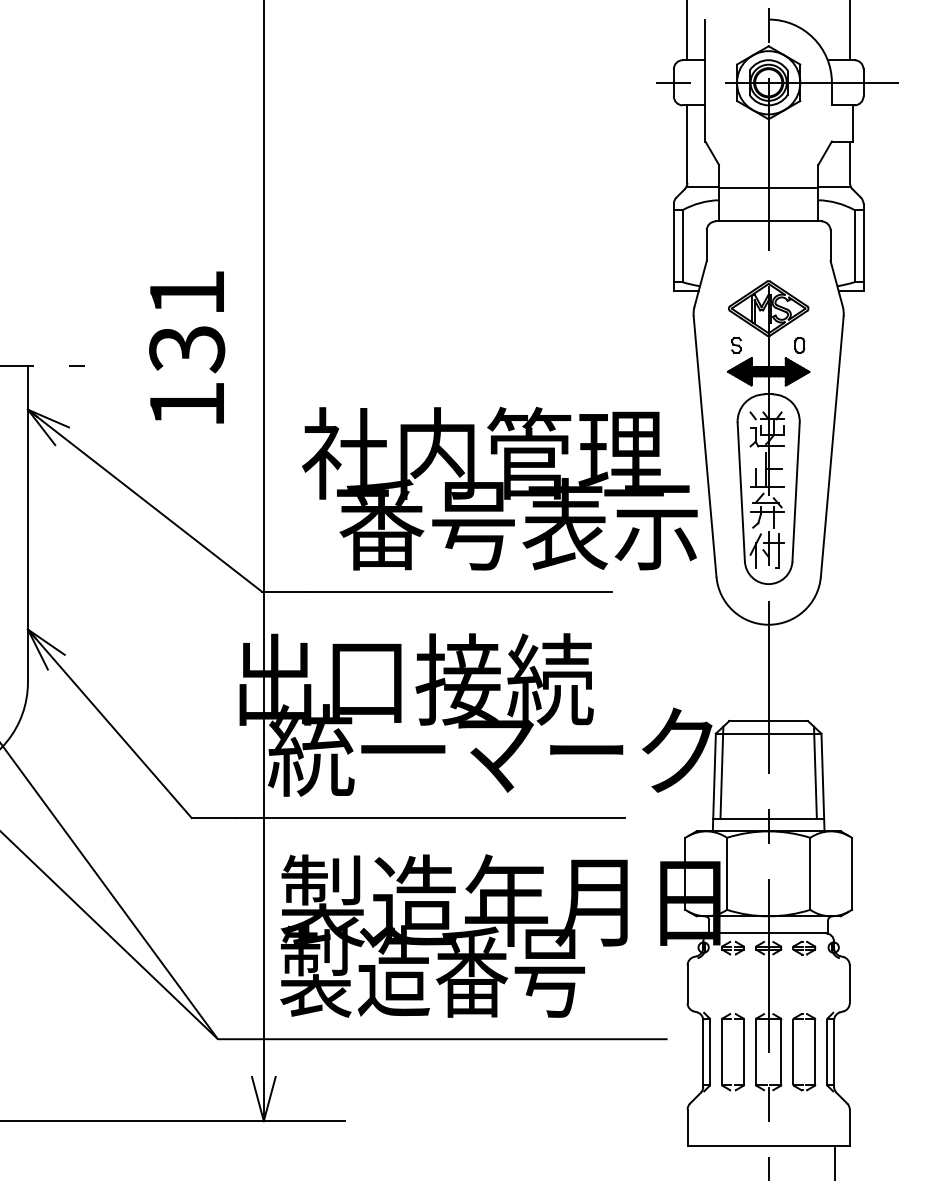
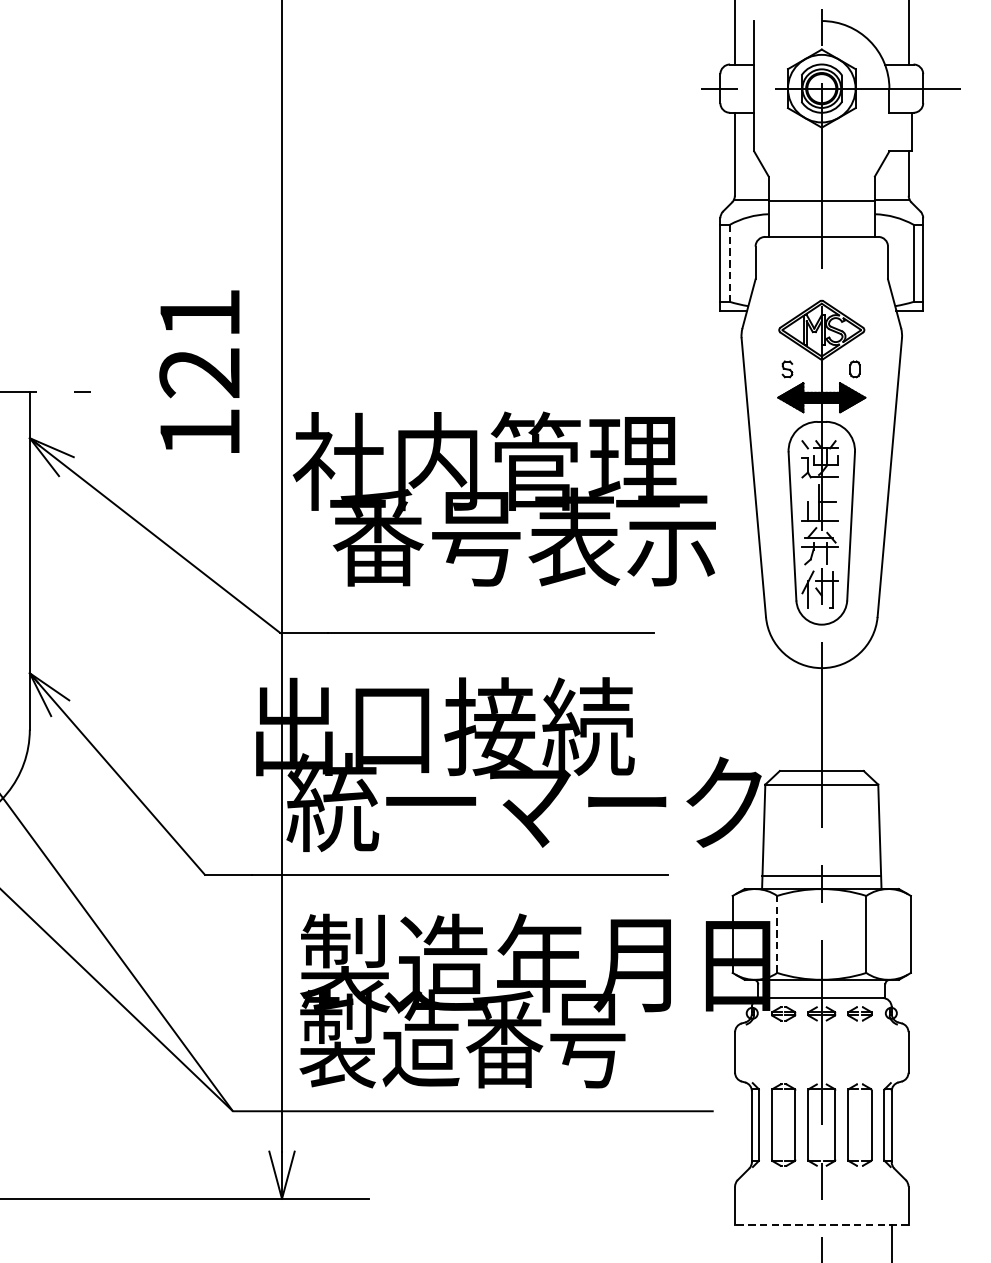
line: (682, 246) -> (729, 263), solid -> dashed
text: (187, 349) -> (200, 373), 131 -> 121
text: (499, 488) -> (504, 498), moved
line: (721, 772) -> (771, 826), removed
line: (814, 772) -> (870, 826), removed
line: (727, 873) -> (777, 934), solid -> dashed
line: (768, 1145) -> (821, 1224), solid -> dashed

